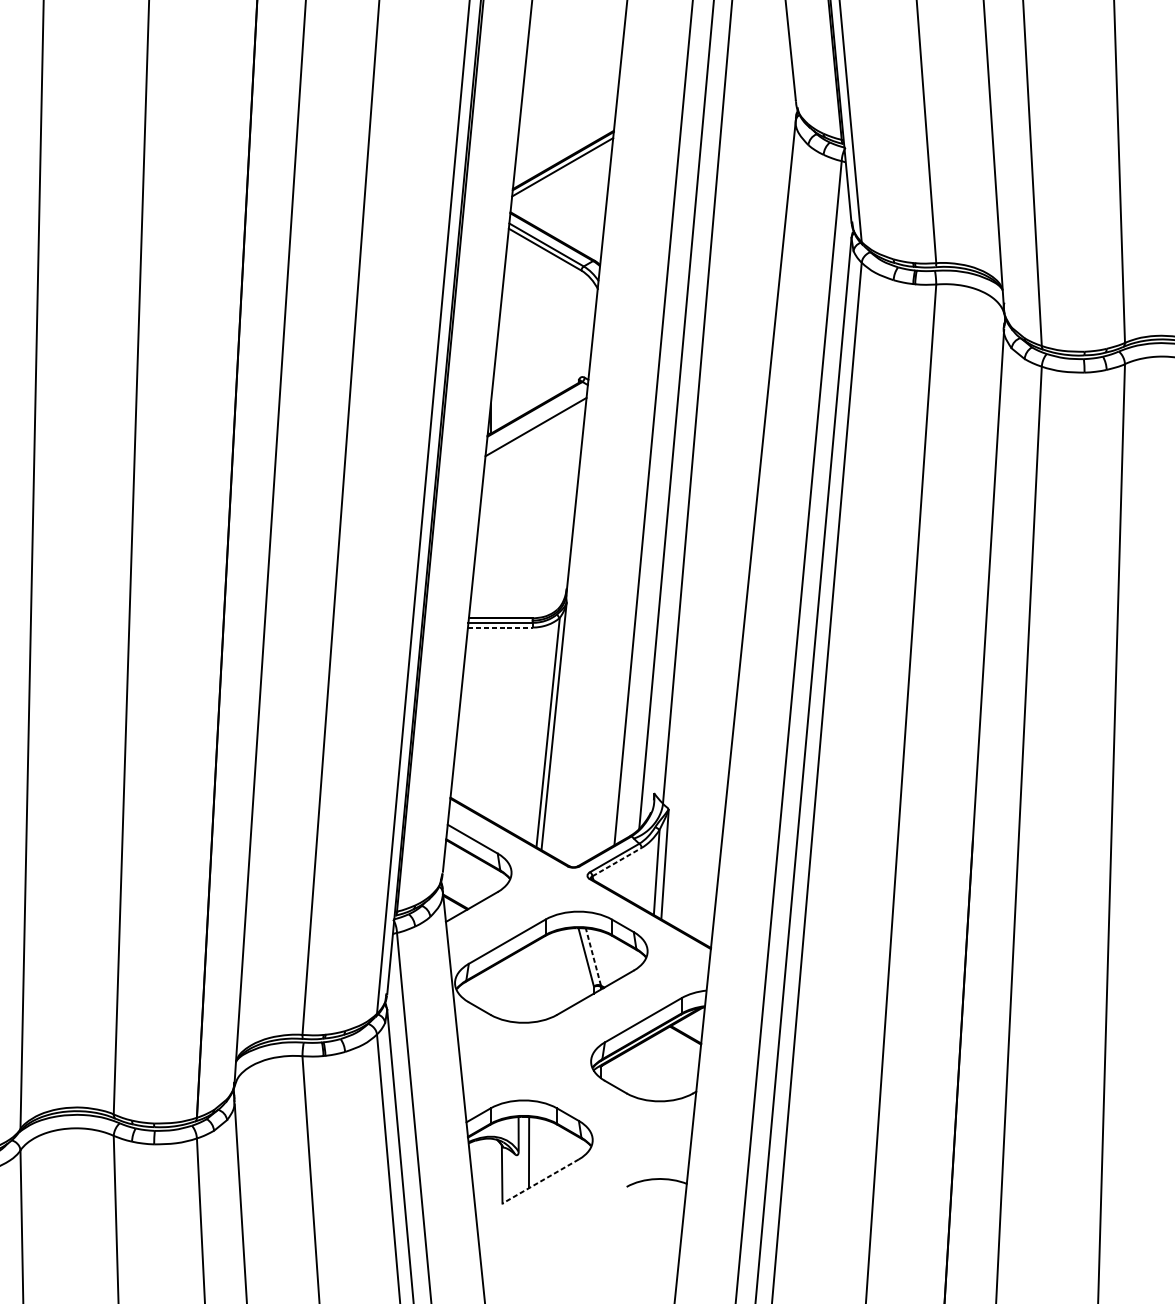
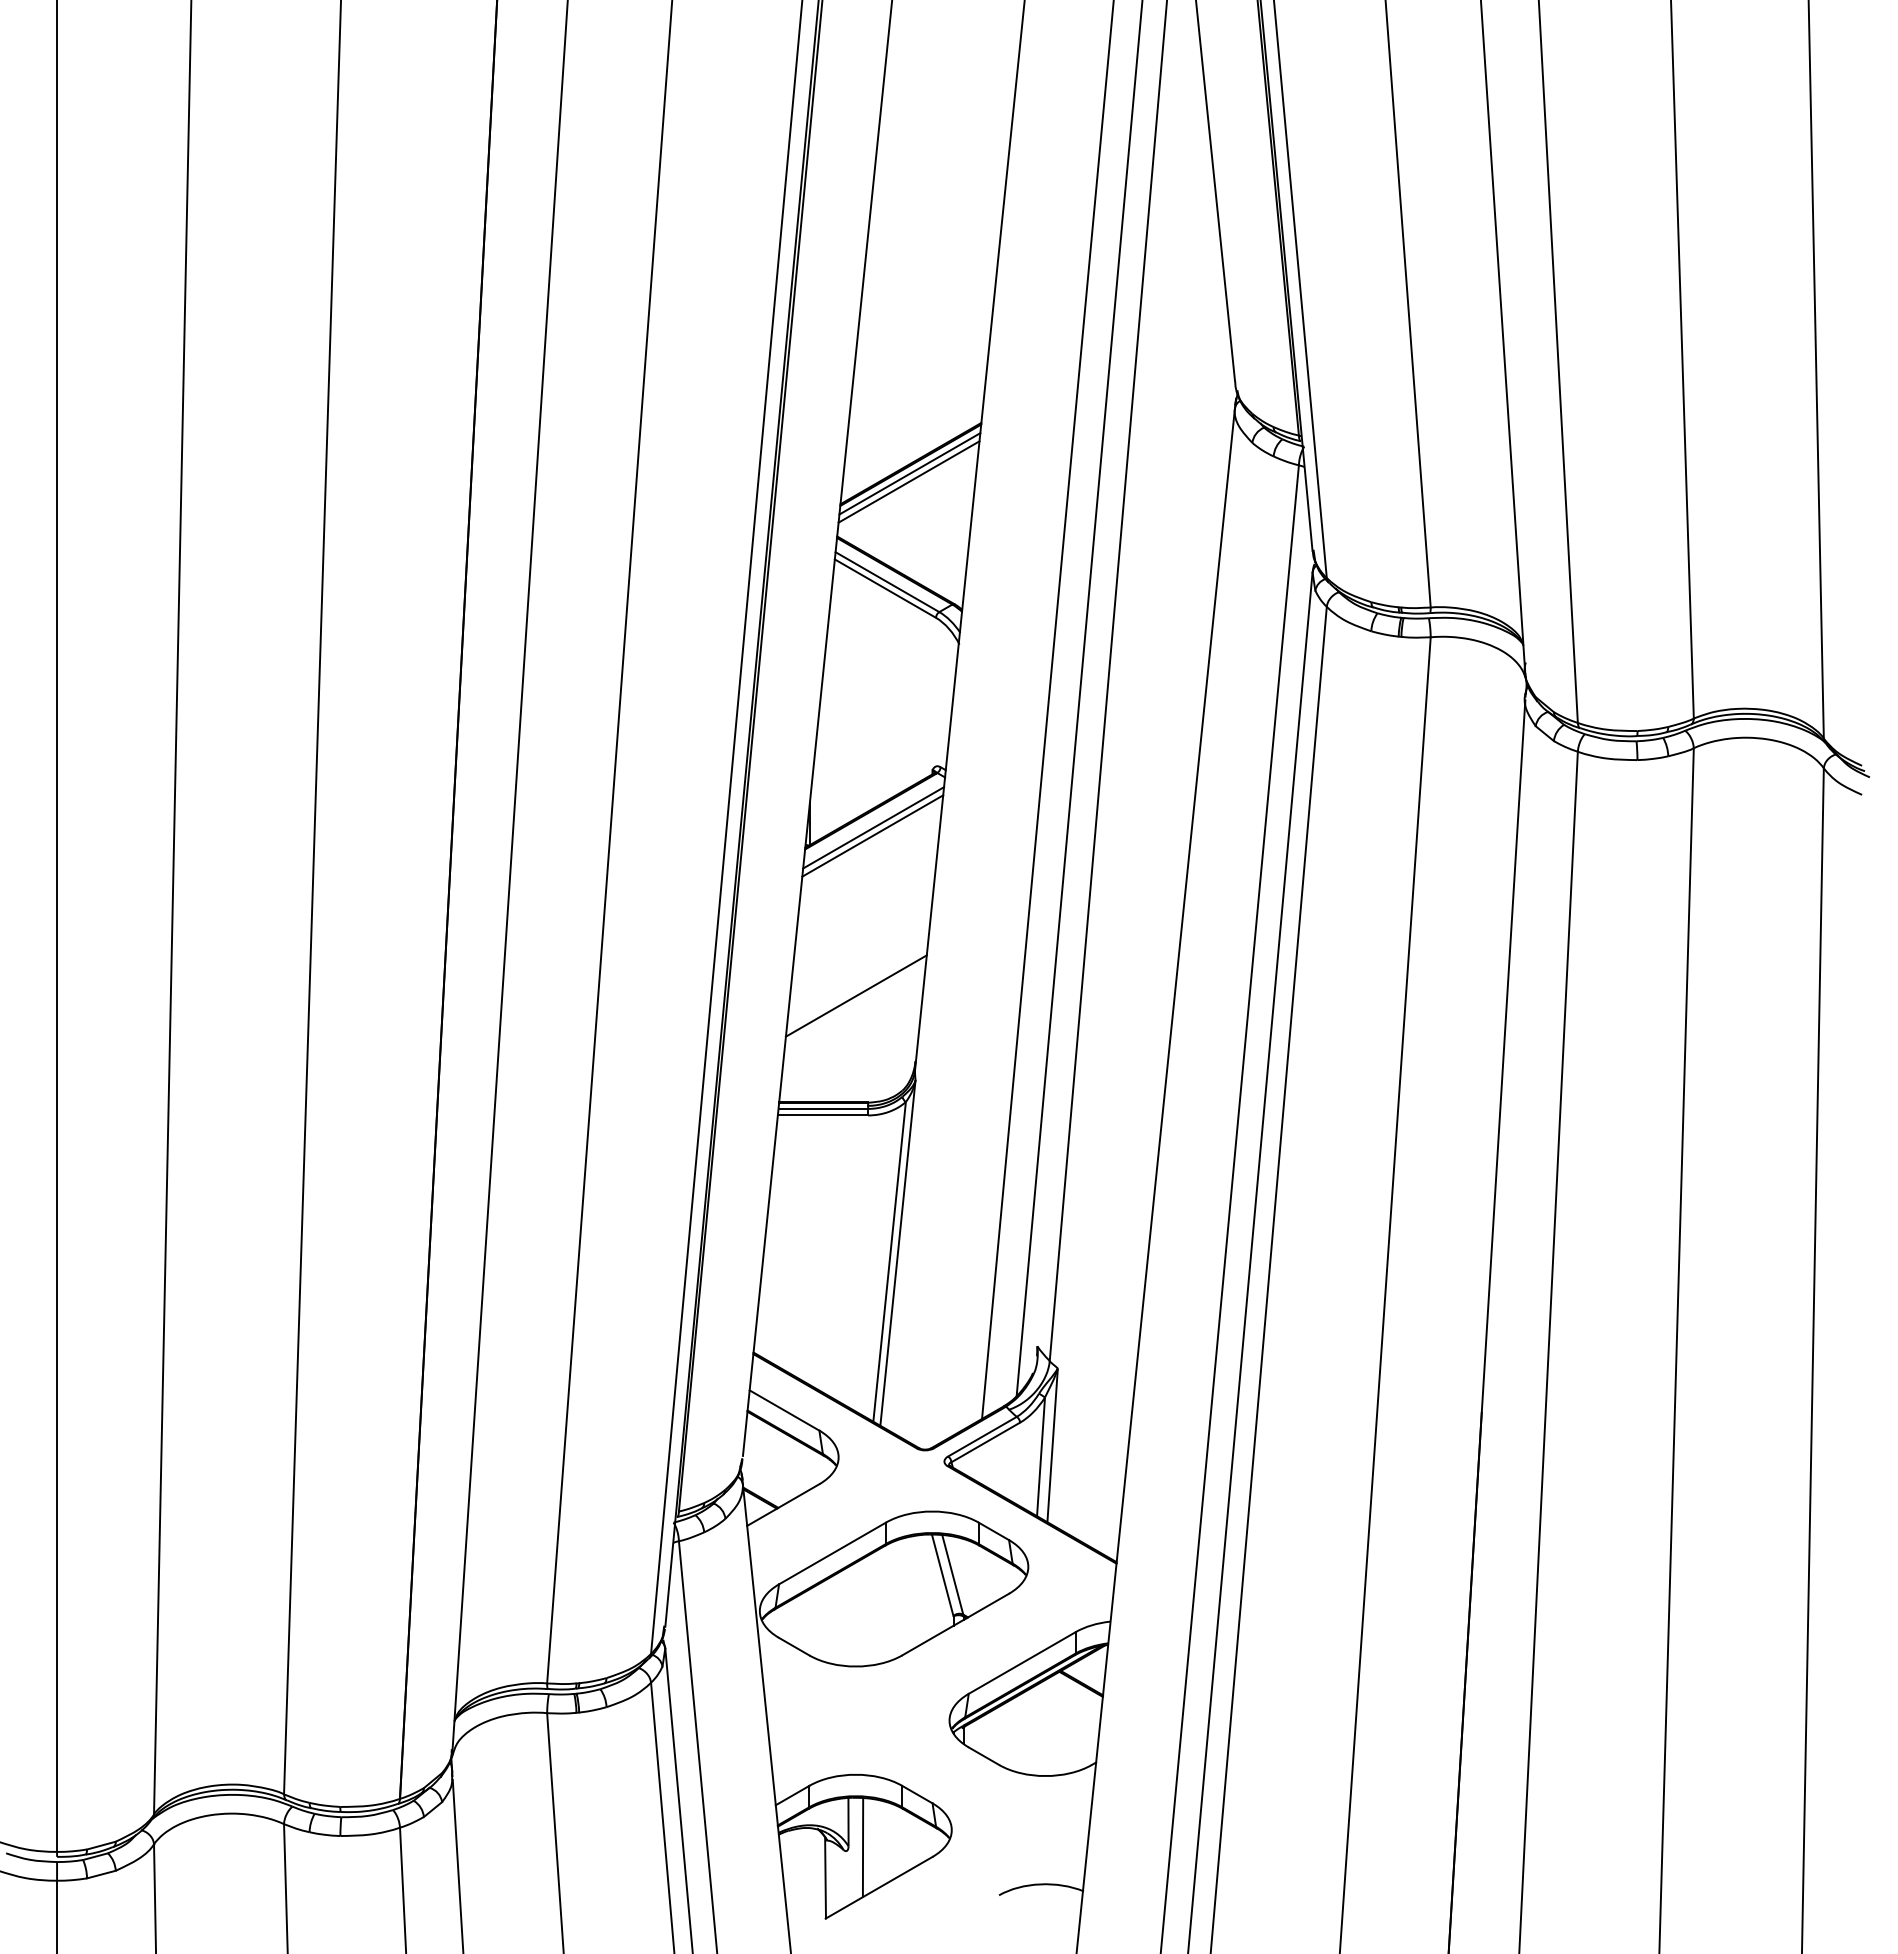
line: (561, 172) -> (908, 481), added
line: (536, 420) -> (873, 827), added
line: (523, 541) -> (855, 995), added
line: (500, 627) -> (823, 1115), dashed -> solid
line: (616, 862) -> (985, 1442), dashed -> solid
line: (593, 956) -> (952, 1574), dashed -> solid
line: (540, 1181) -> (879, 1887), dashed -> solid

